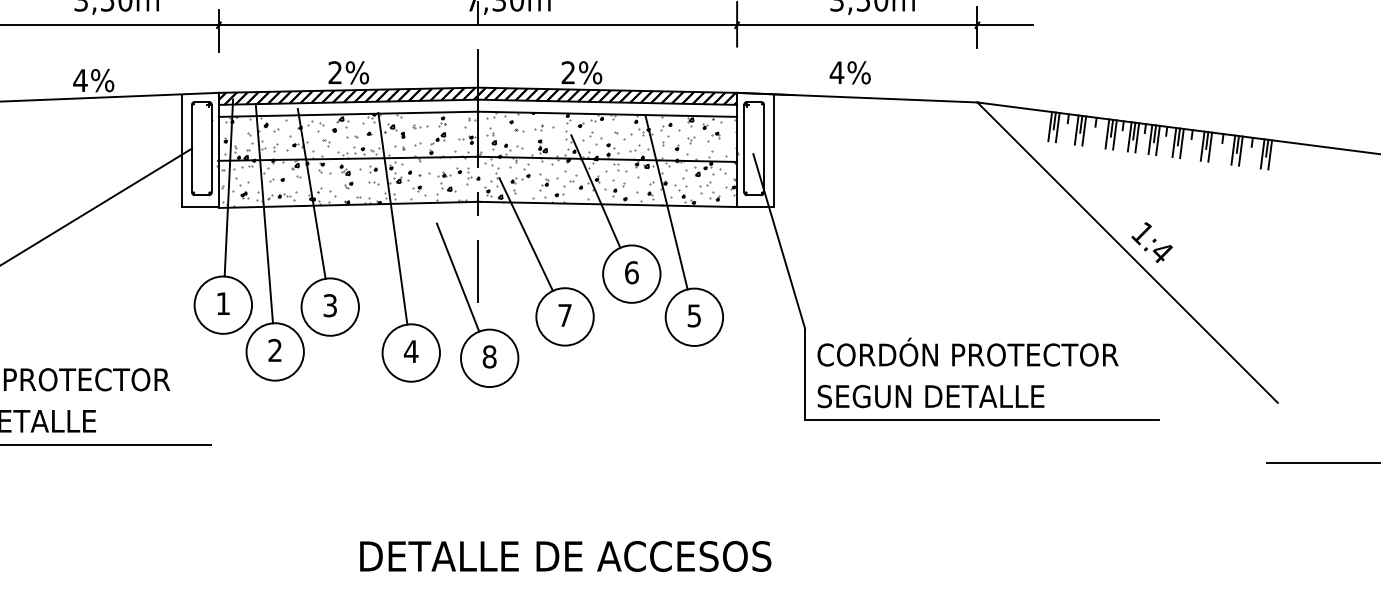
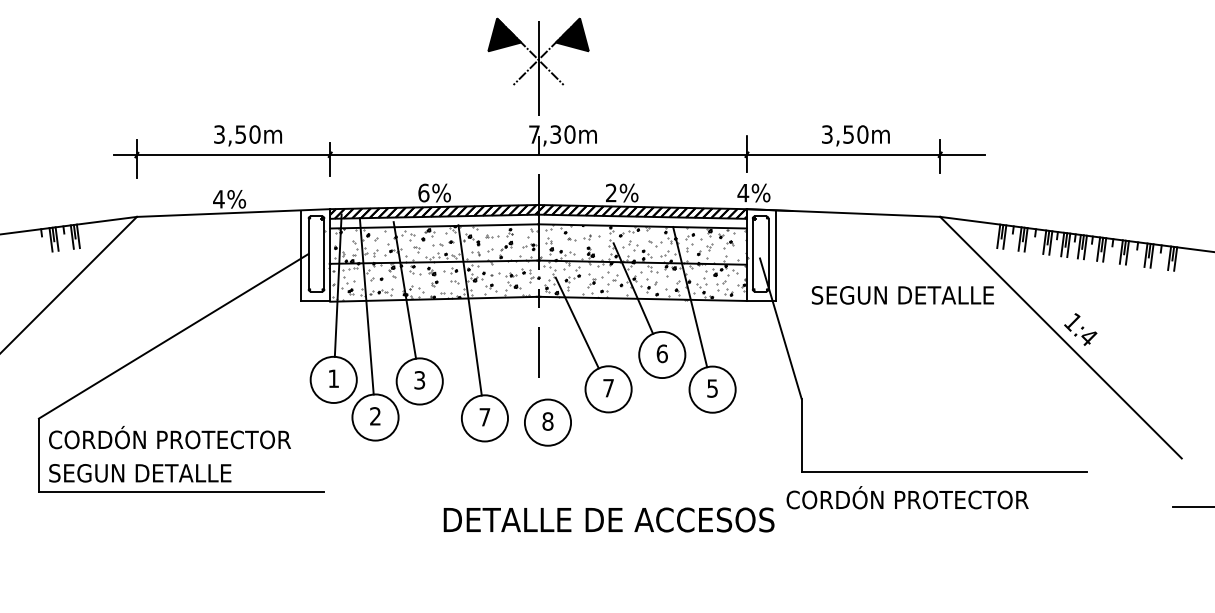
text: (334, 72) -> (423, 192), 2% -> 6%
text: (849, 72) -> (753, 192), moved
line: (458, 277) -> (522, 357), removed
text: (410, 351) -> (484, 417), 4 -> 7
text: (967, 351) -> (907, 497), moved
text: (930, 396) -> (902, 295), moved
text: (564, 555) -> (608, 519), moved

